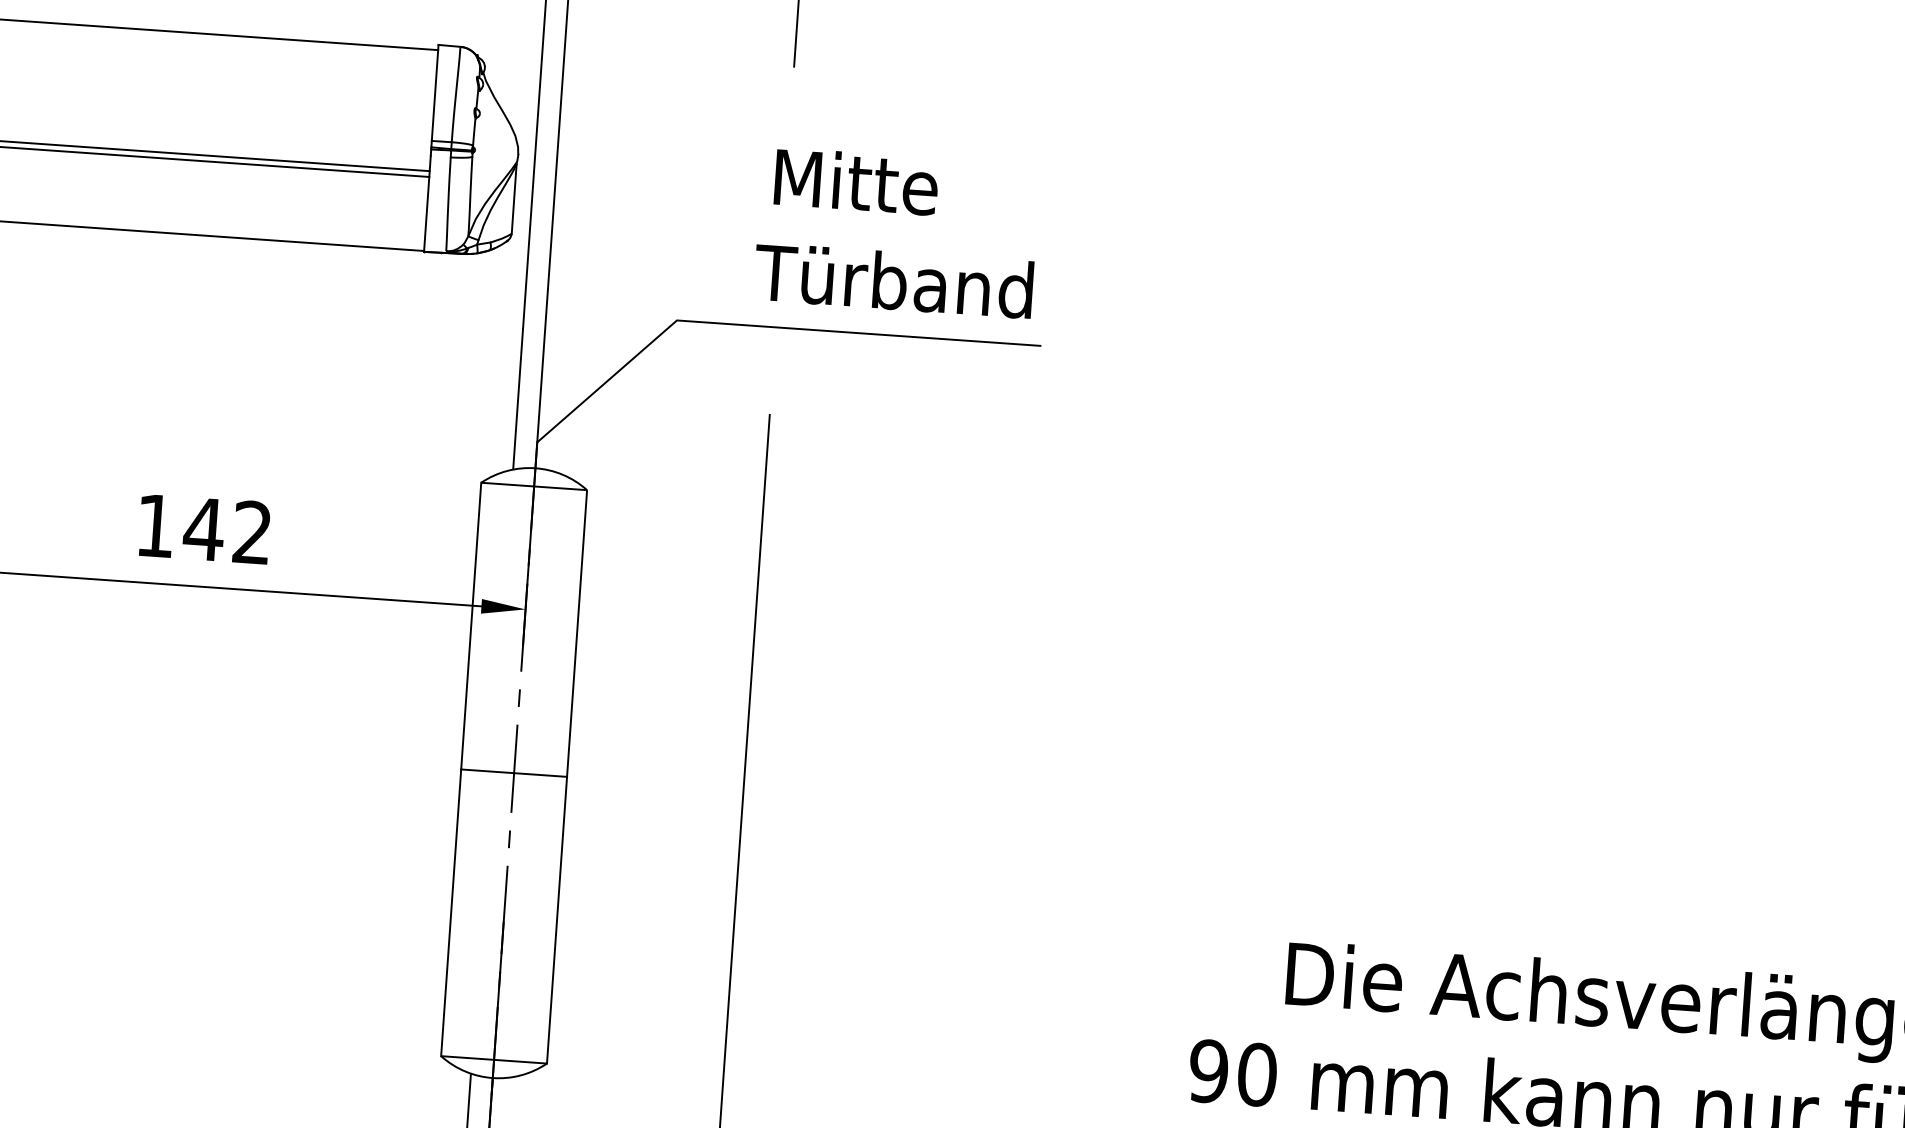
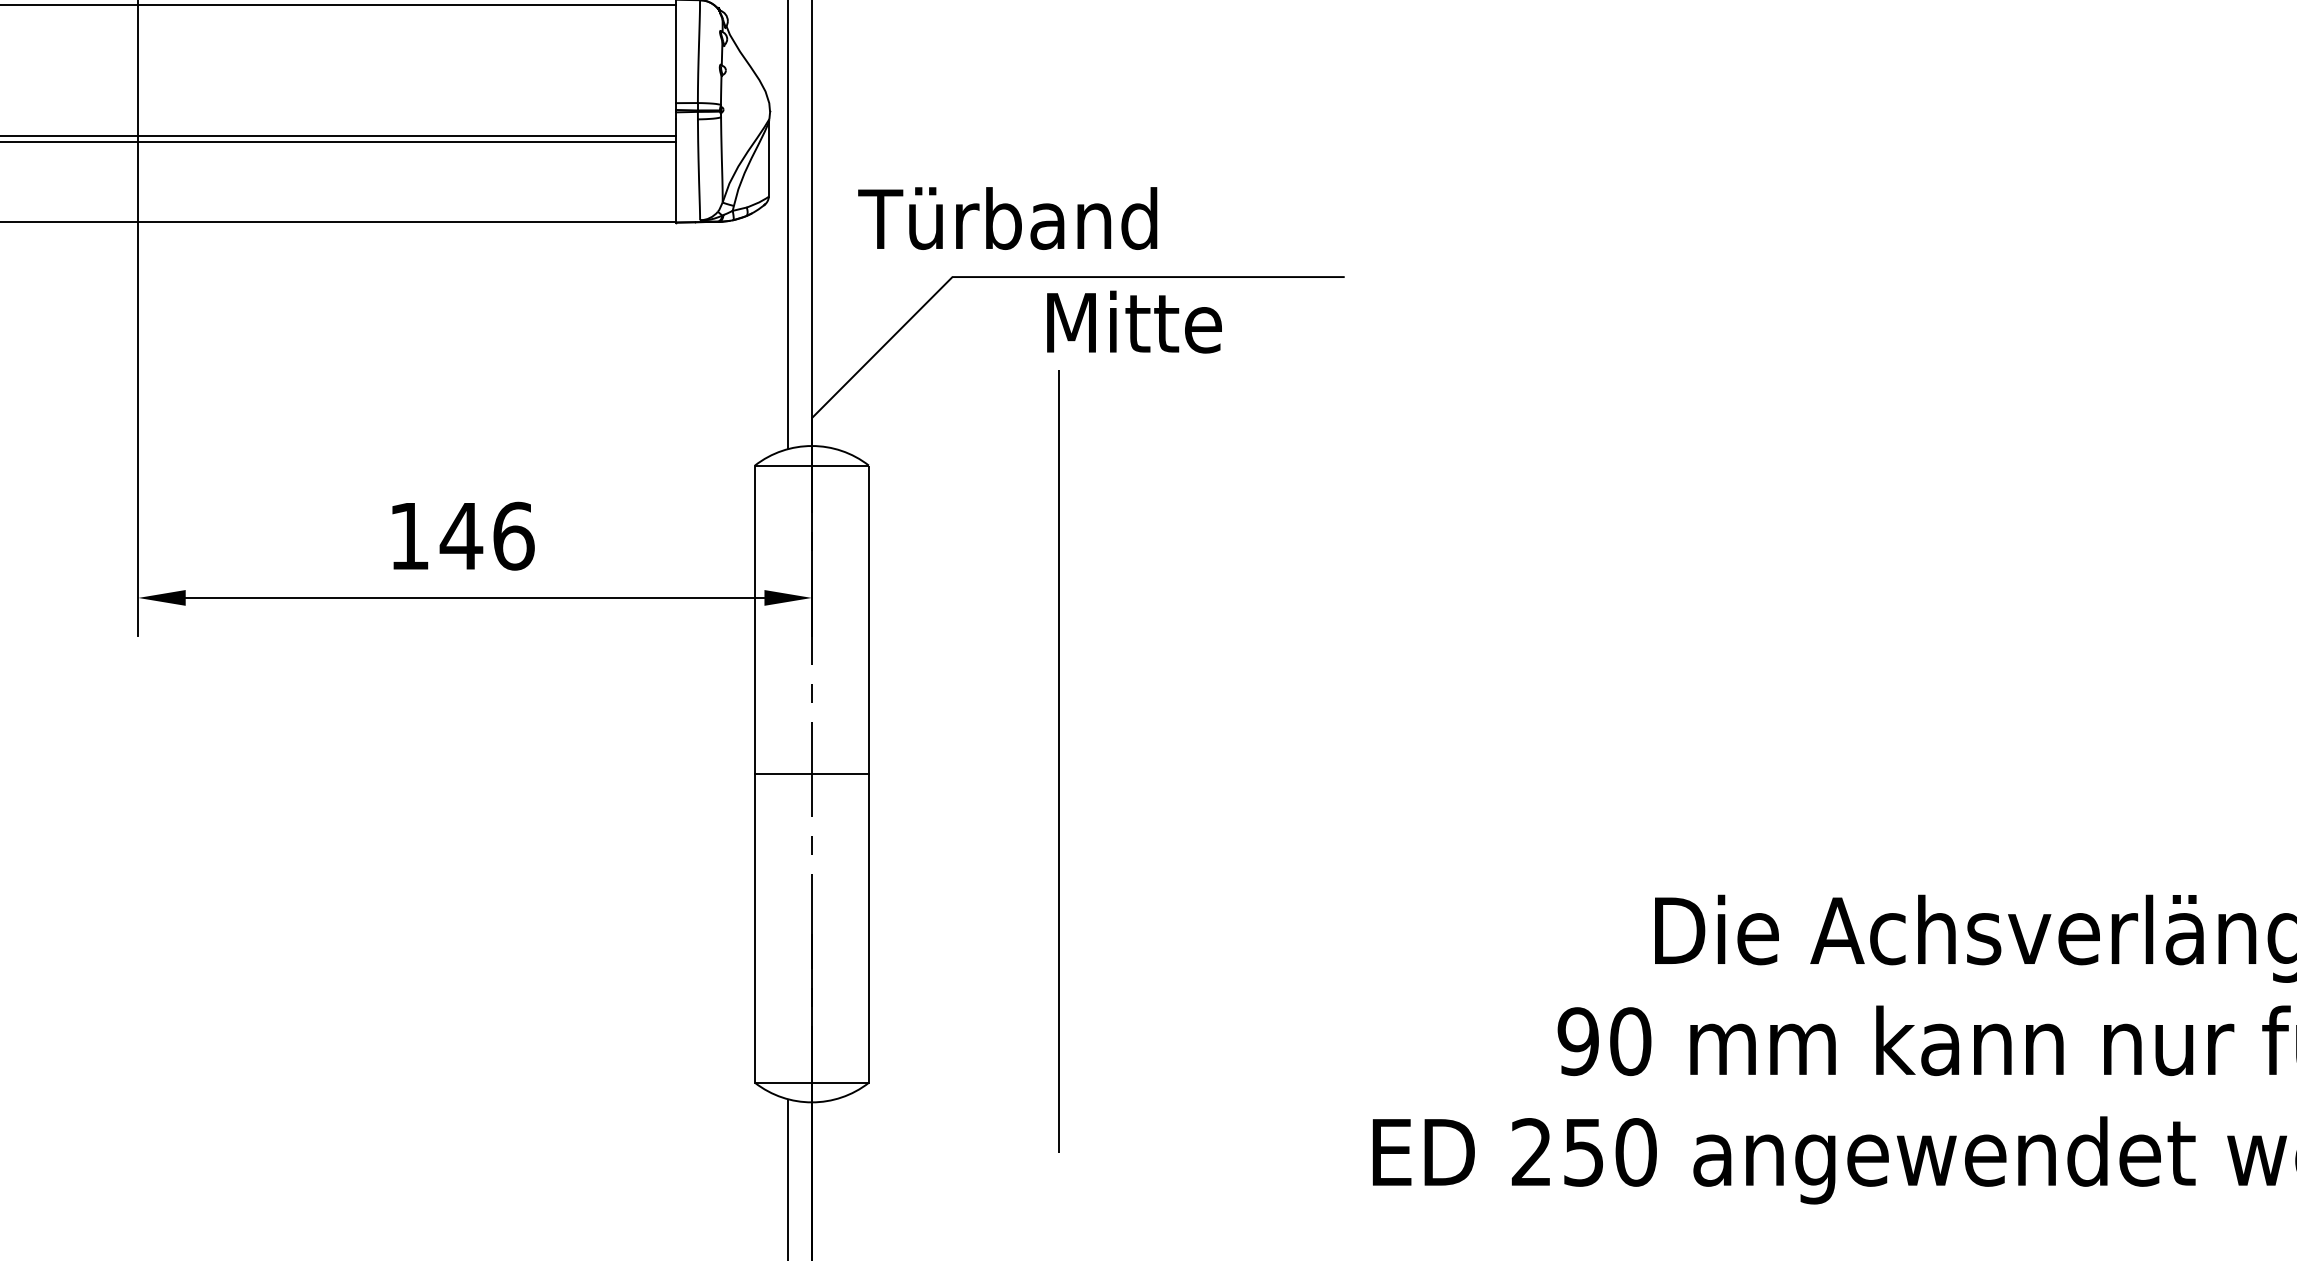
text: (856, 181) -> (1134, 321), moved
text: (893, 280) -> (1007, 218), moved
text: (252, 532) -> (513, 535), 142 -> 146

